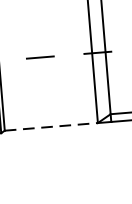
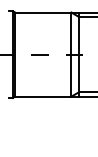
line: (51, 126) -> (43, 96), dashed -> solid

